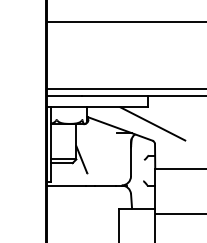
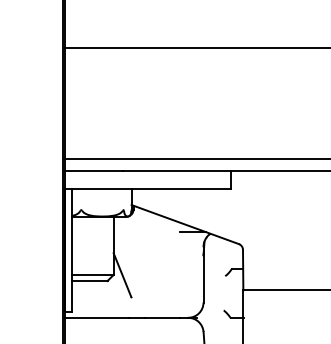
line: (152, 123) -> (238, 215), removed

